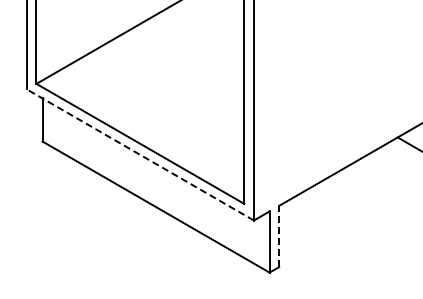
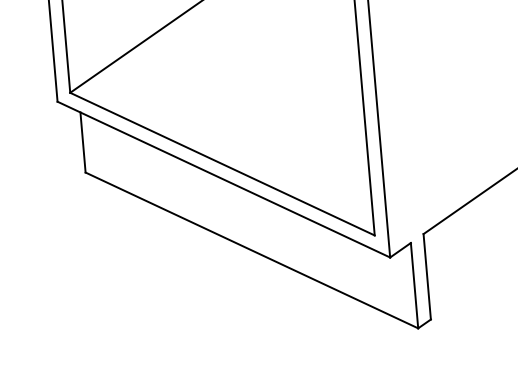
line: (140, 154) -> (223, 178), dashed -> solid
line: (279, 236) -> (427, 276), dashed -> solid

